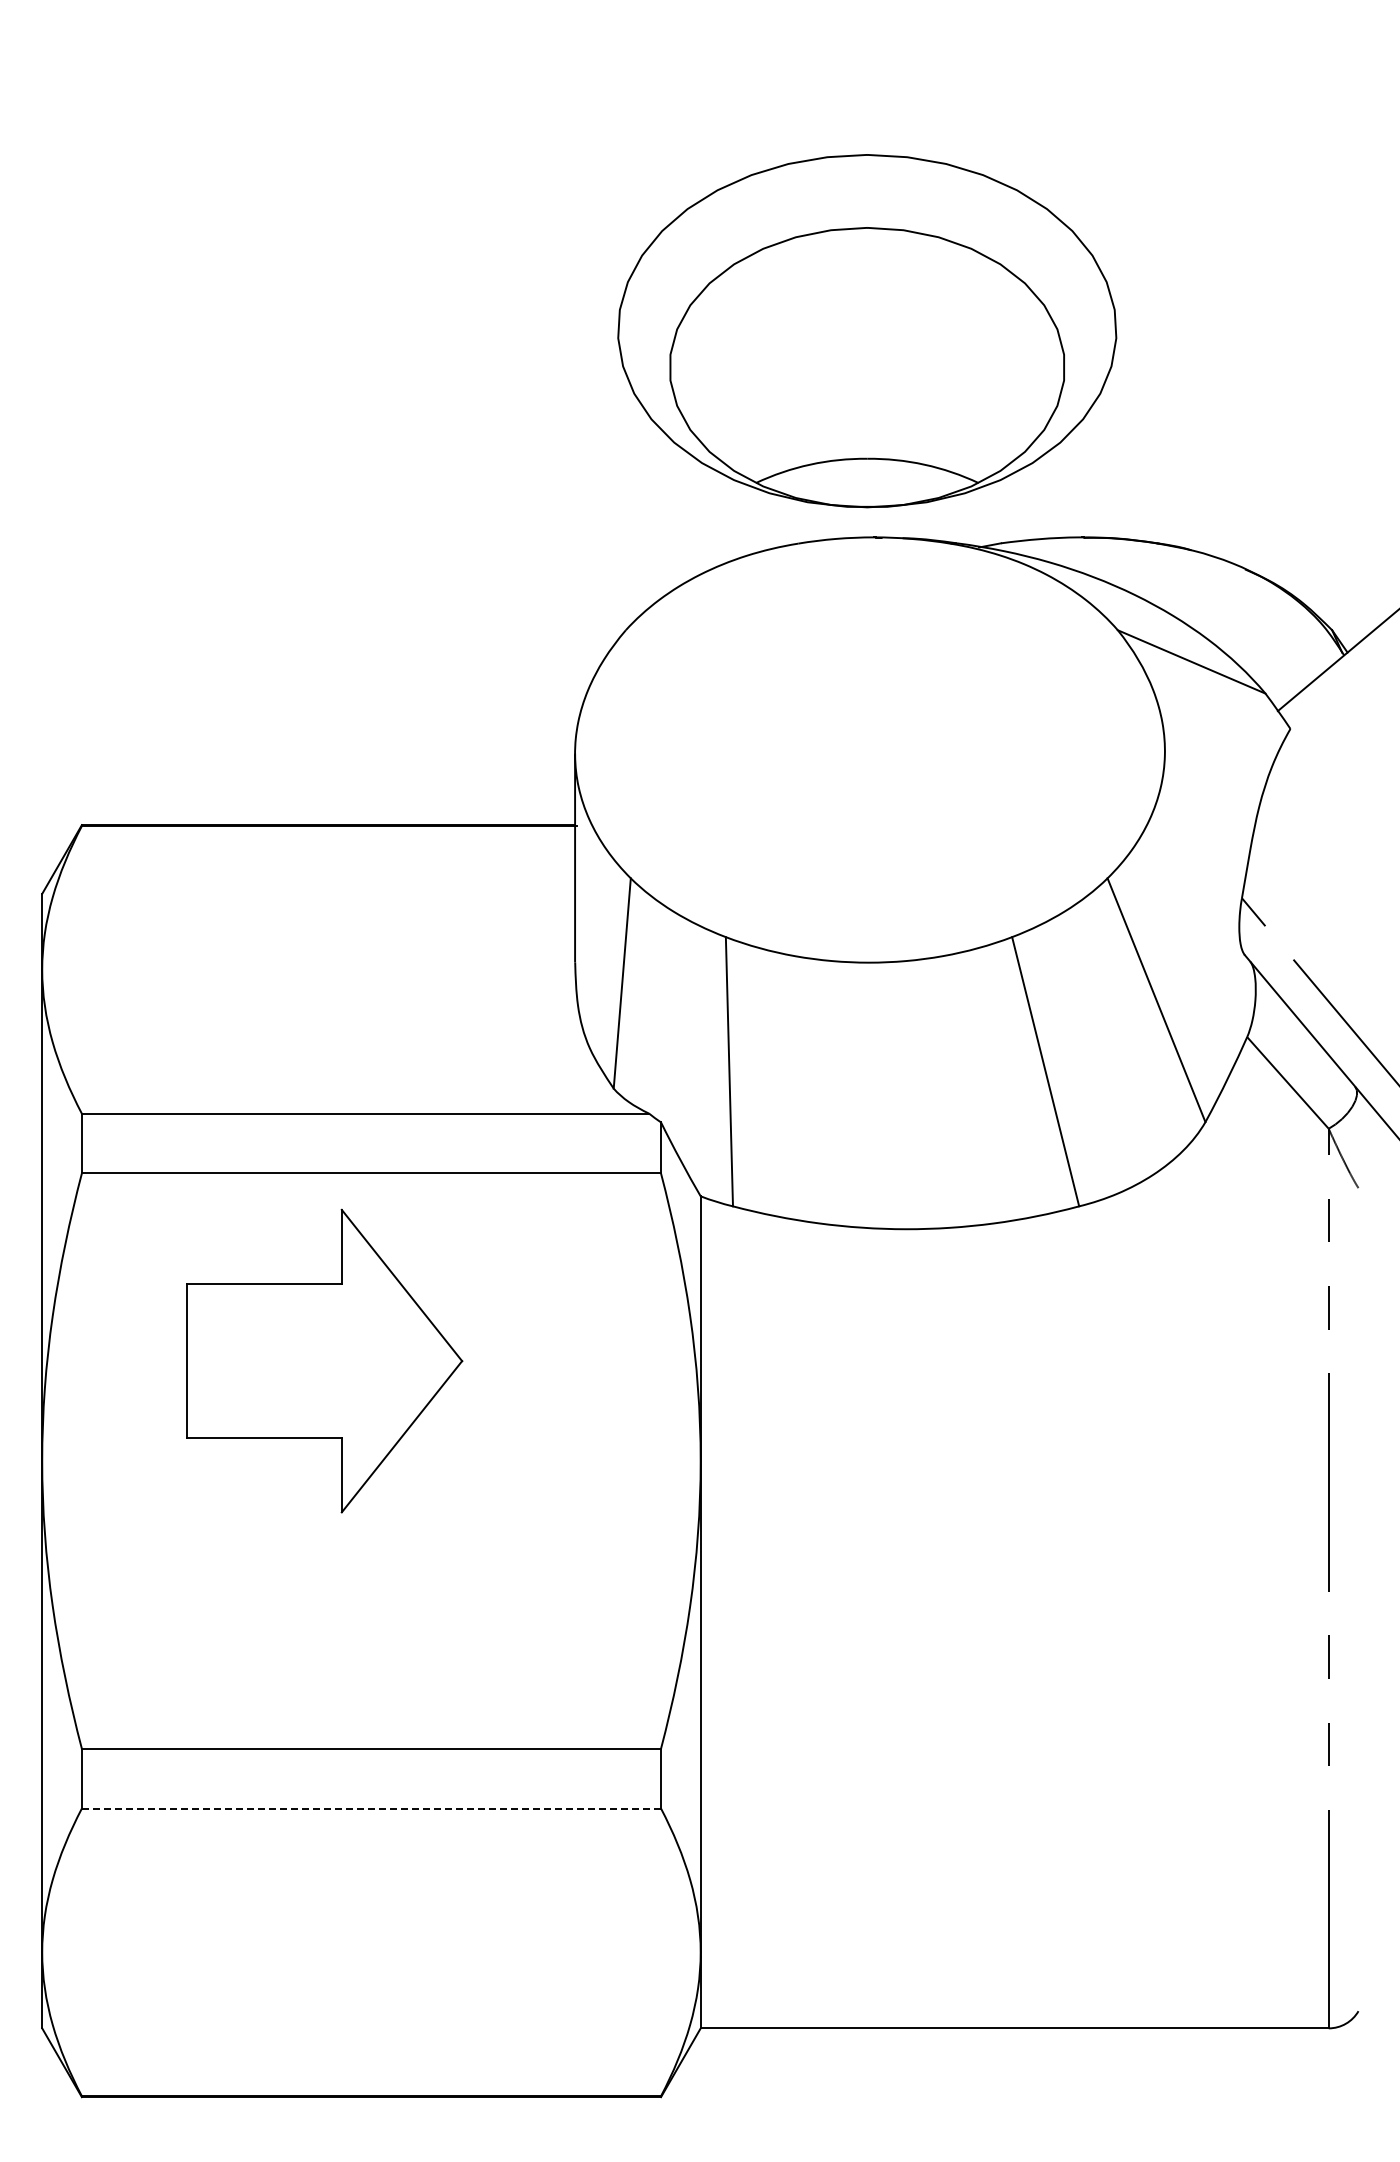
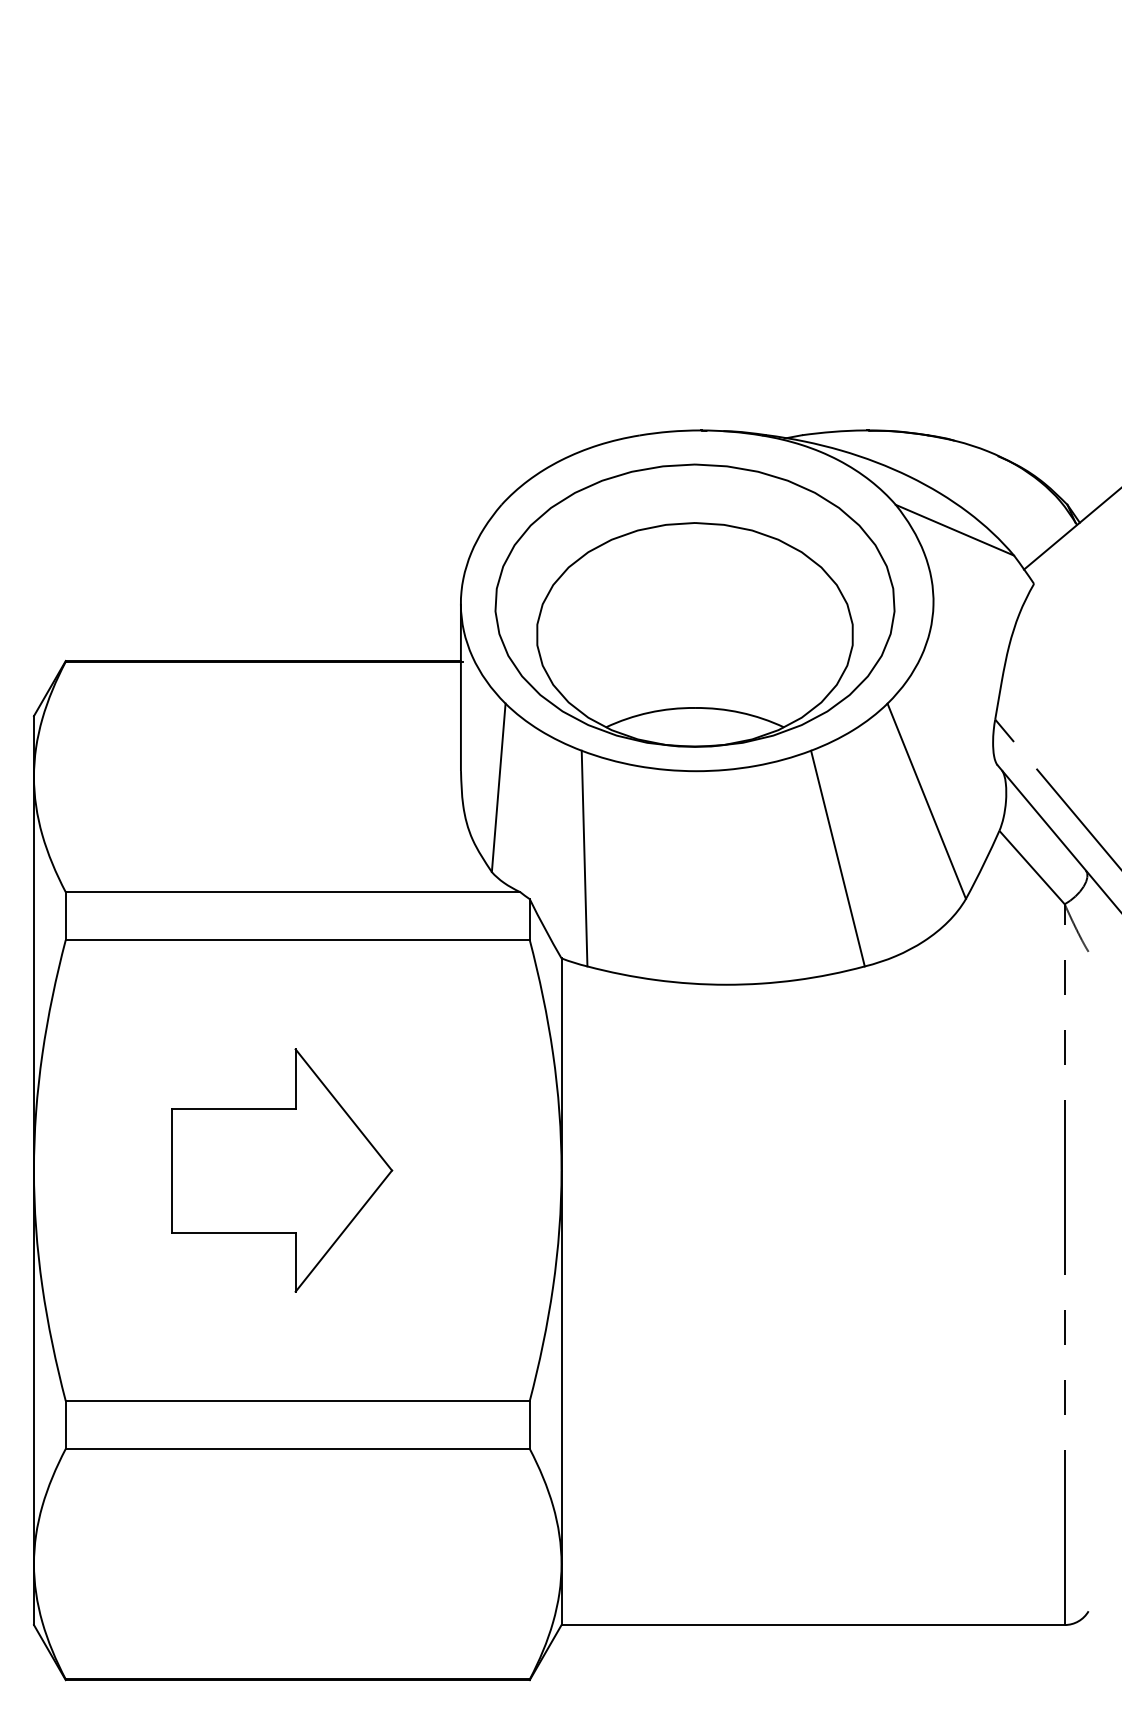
part: (867, 331) -> (695, 606), moved
part: (324, 1360) -> (281, 1170), moved
line: (371, 1808) -> (297, 1448), dashed -> solid

